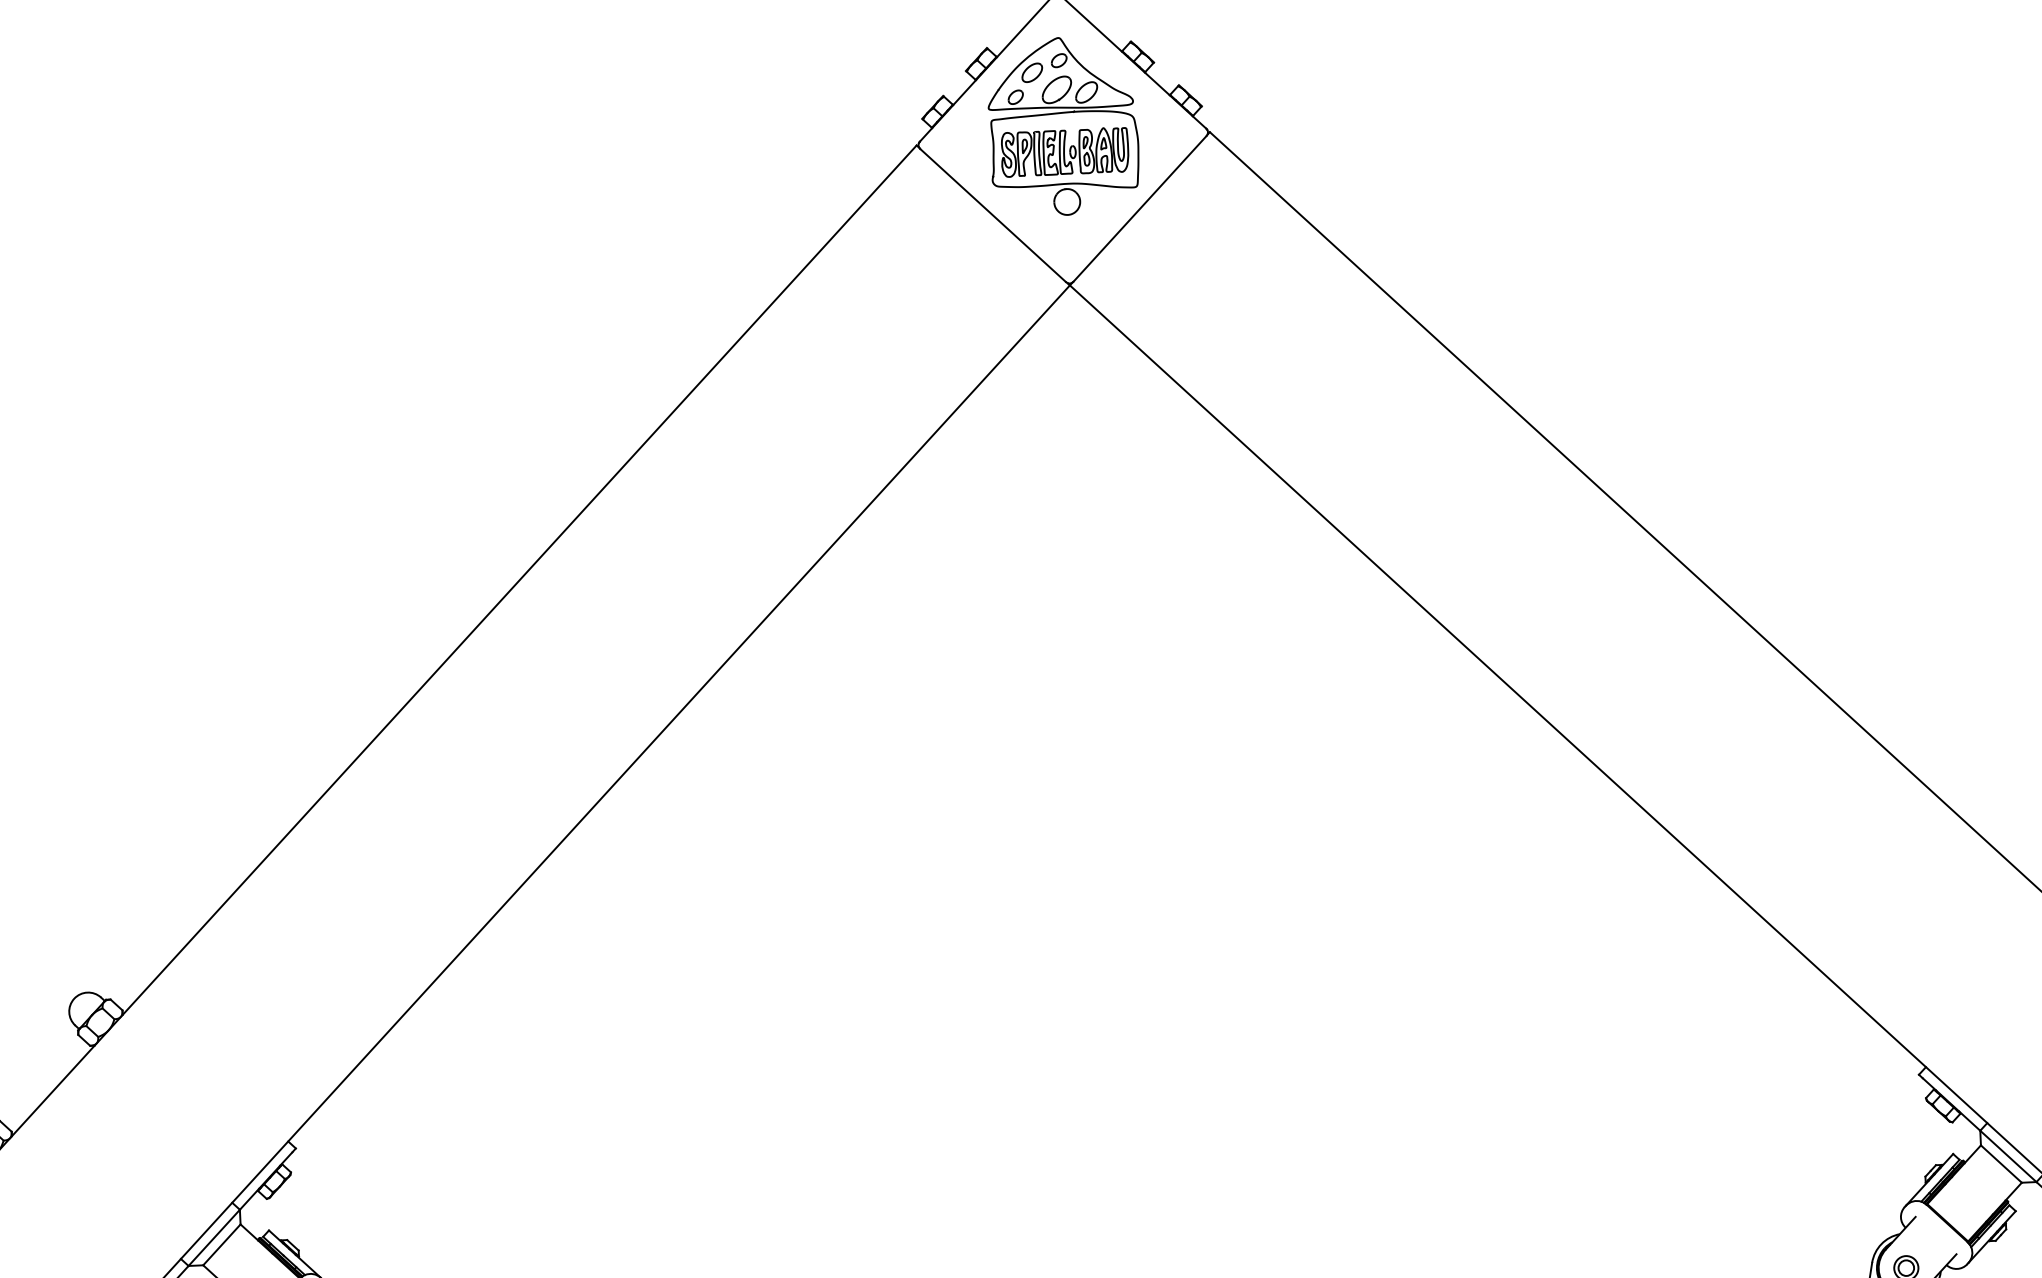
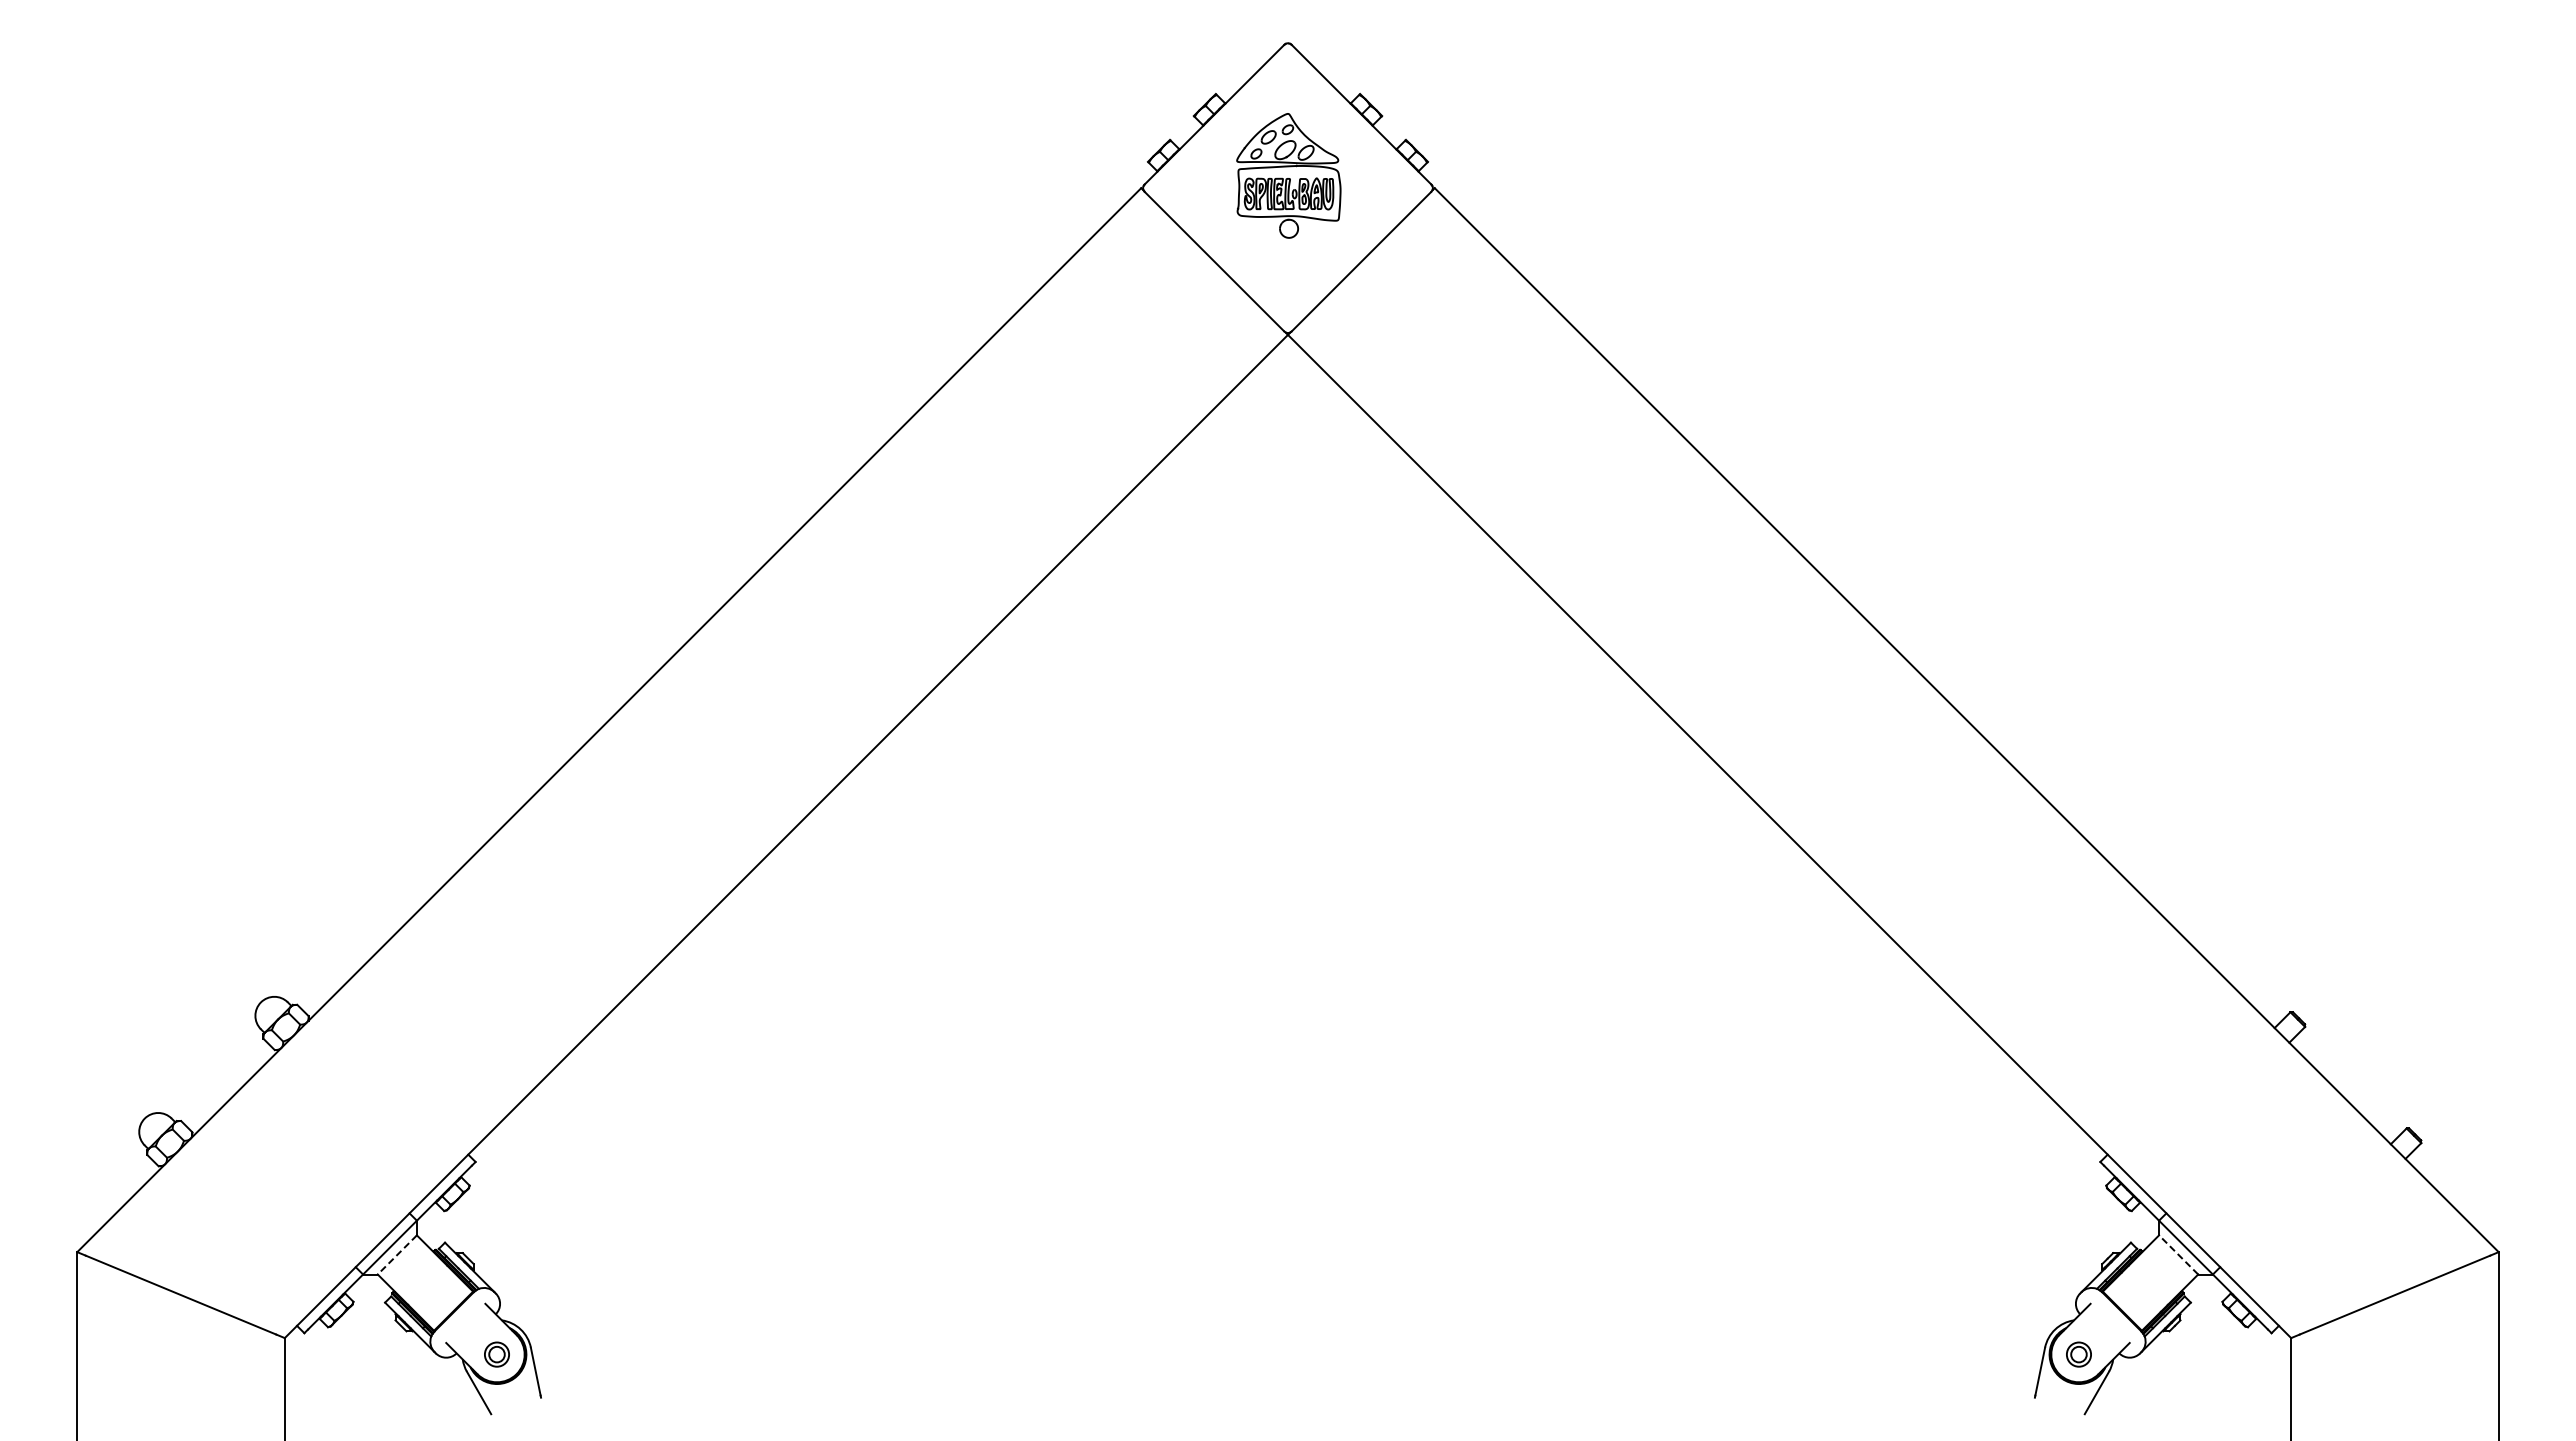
part: (1063, 126) -> (1288, 175), size x0.7
line: (2001, 1163) -> (2178, 1254), solid -> dashed
line: (222, 1244) -> (397, 1254), solid -> dashed

